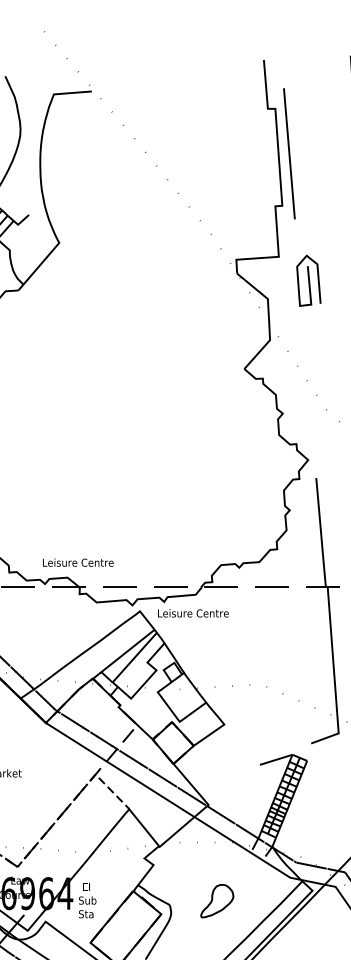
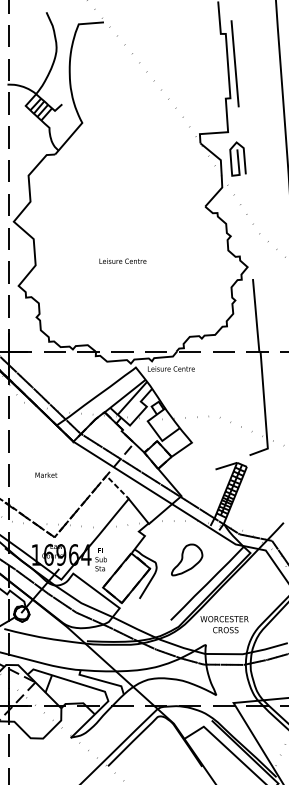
curve: (308, 279) -> (237, 158), moved
text: (77, 561) -> (122, 260), moved
part: (217, 900) -> (187, 559), size x1.43

